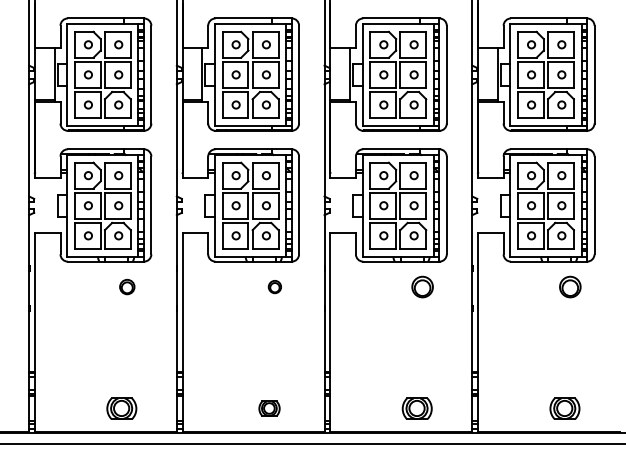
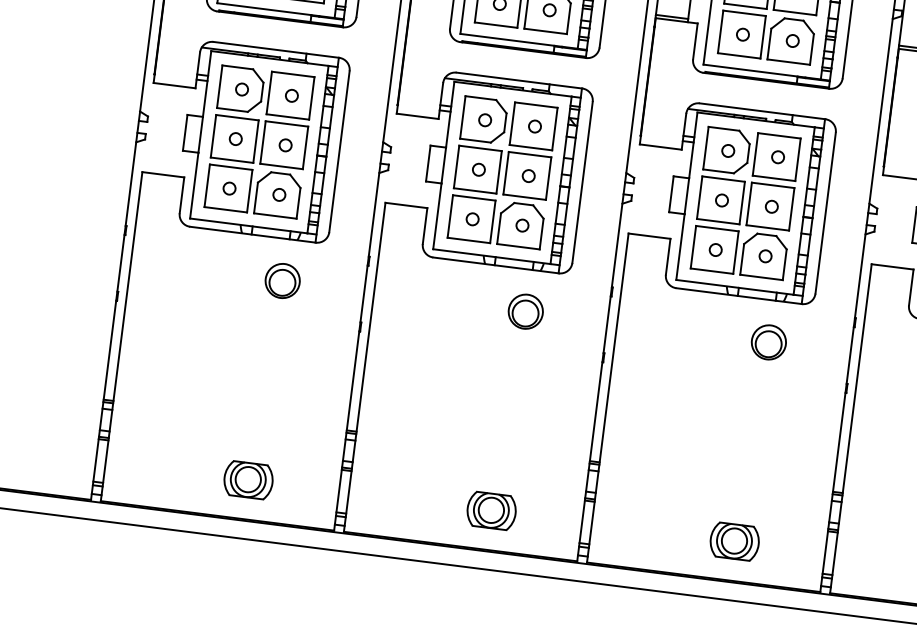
part: (127, 286) -> (283, 280), size x1.43
part: (274, 286) -> (525, 310), size x1.67
part: (269, 408) -> (491, 510), size x1.43

